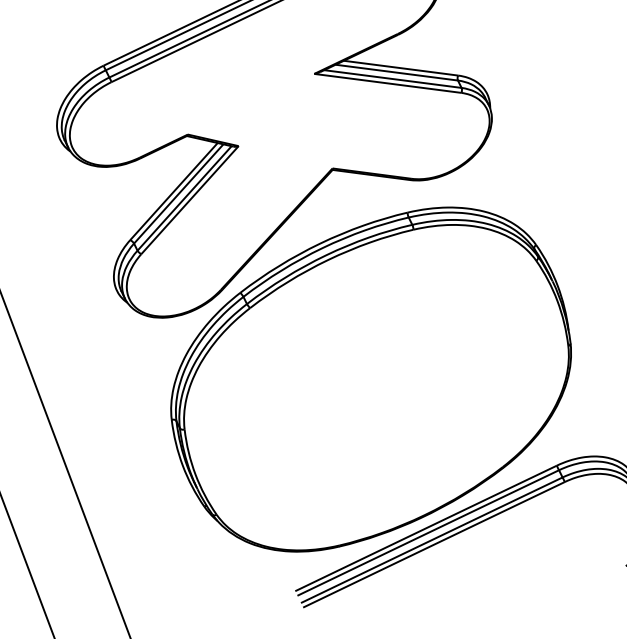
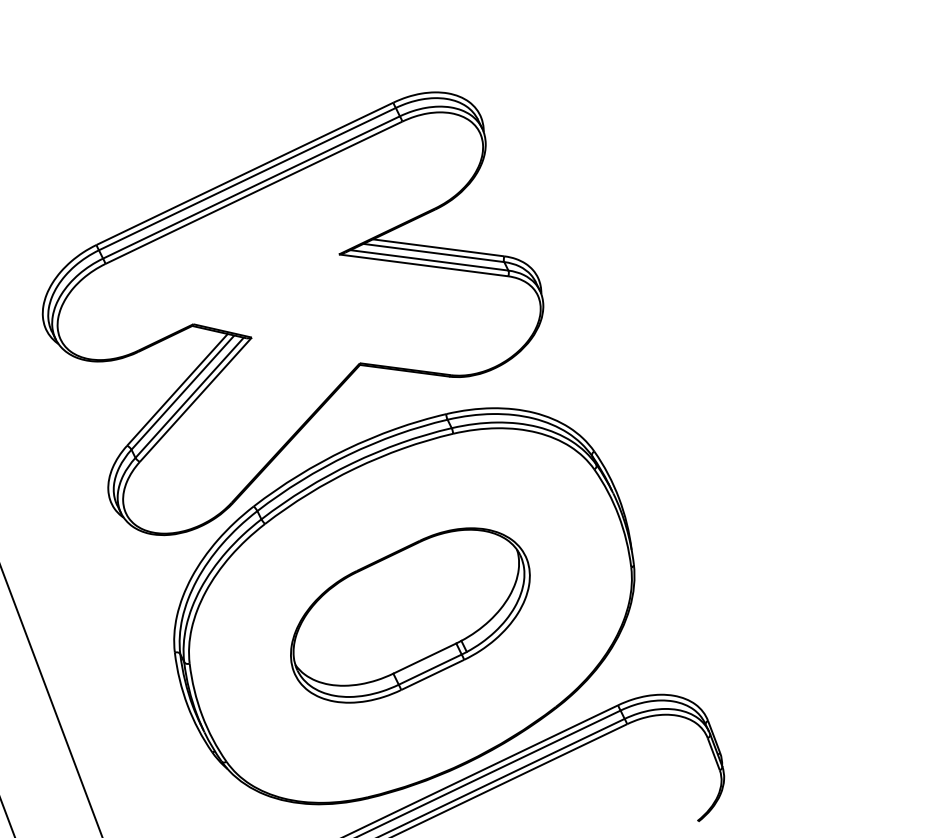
part: (376, 387) -> (410, 615), added

